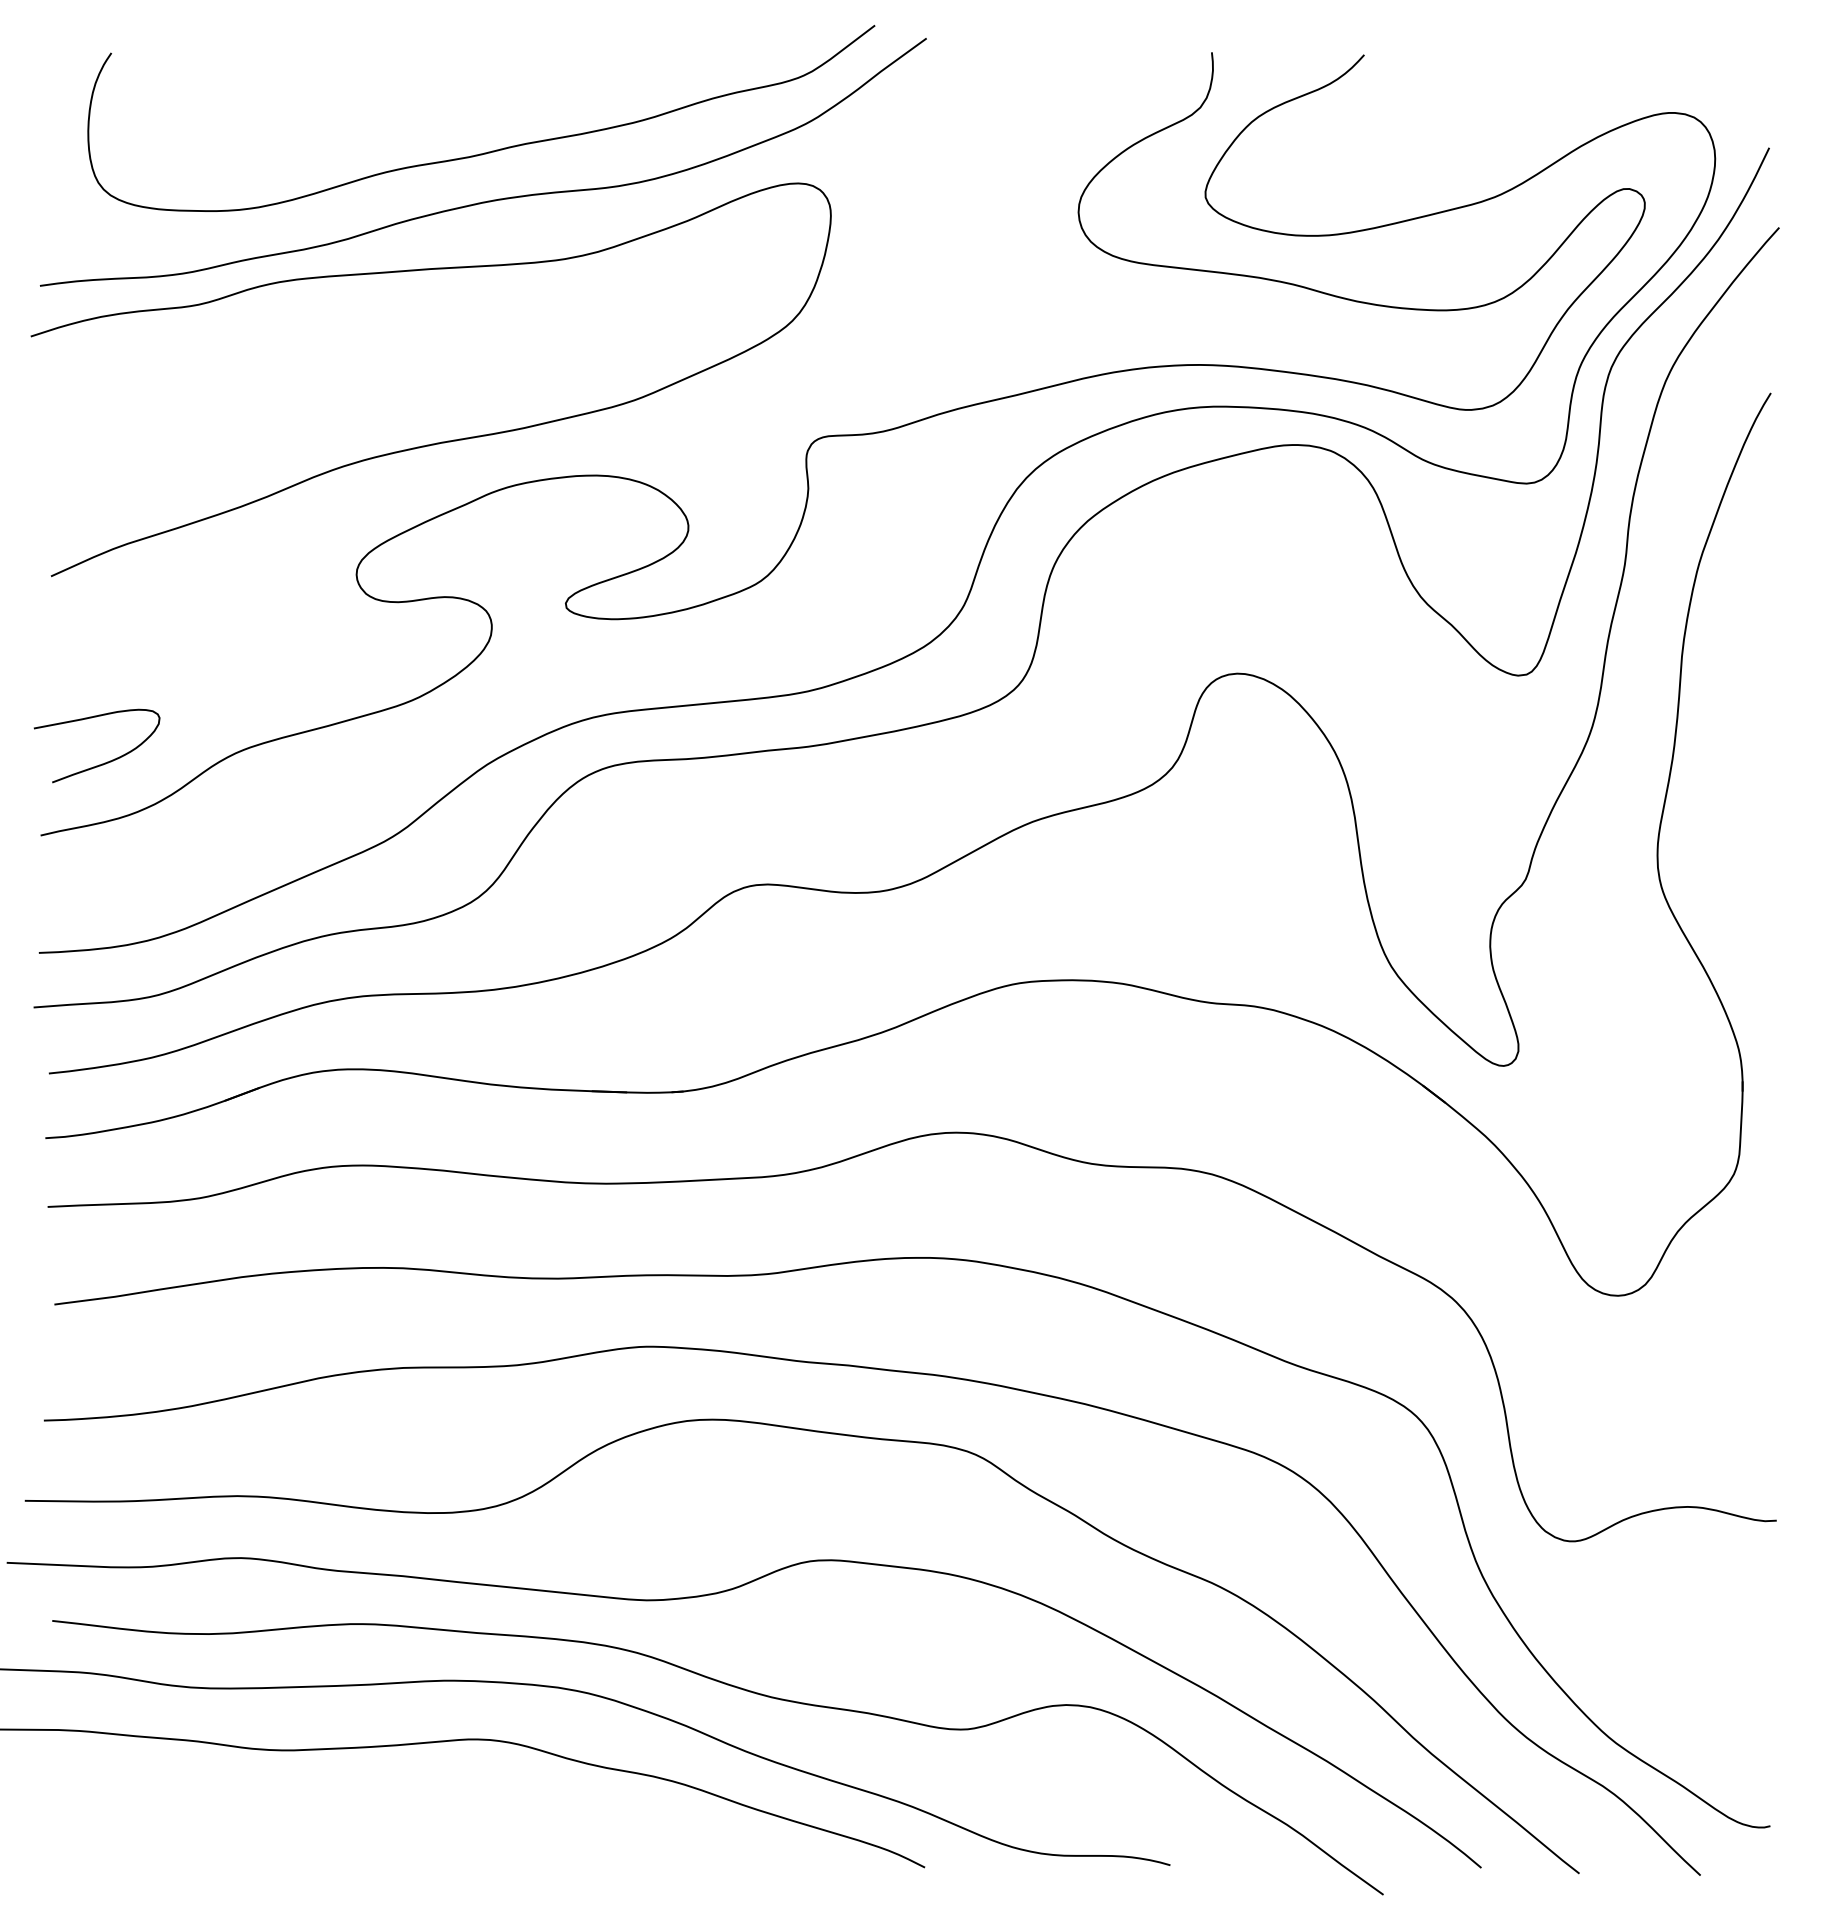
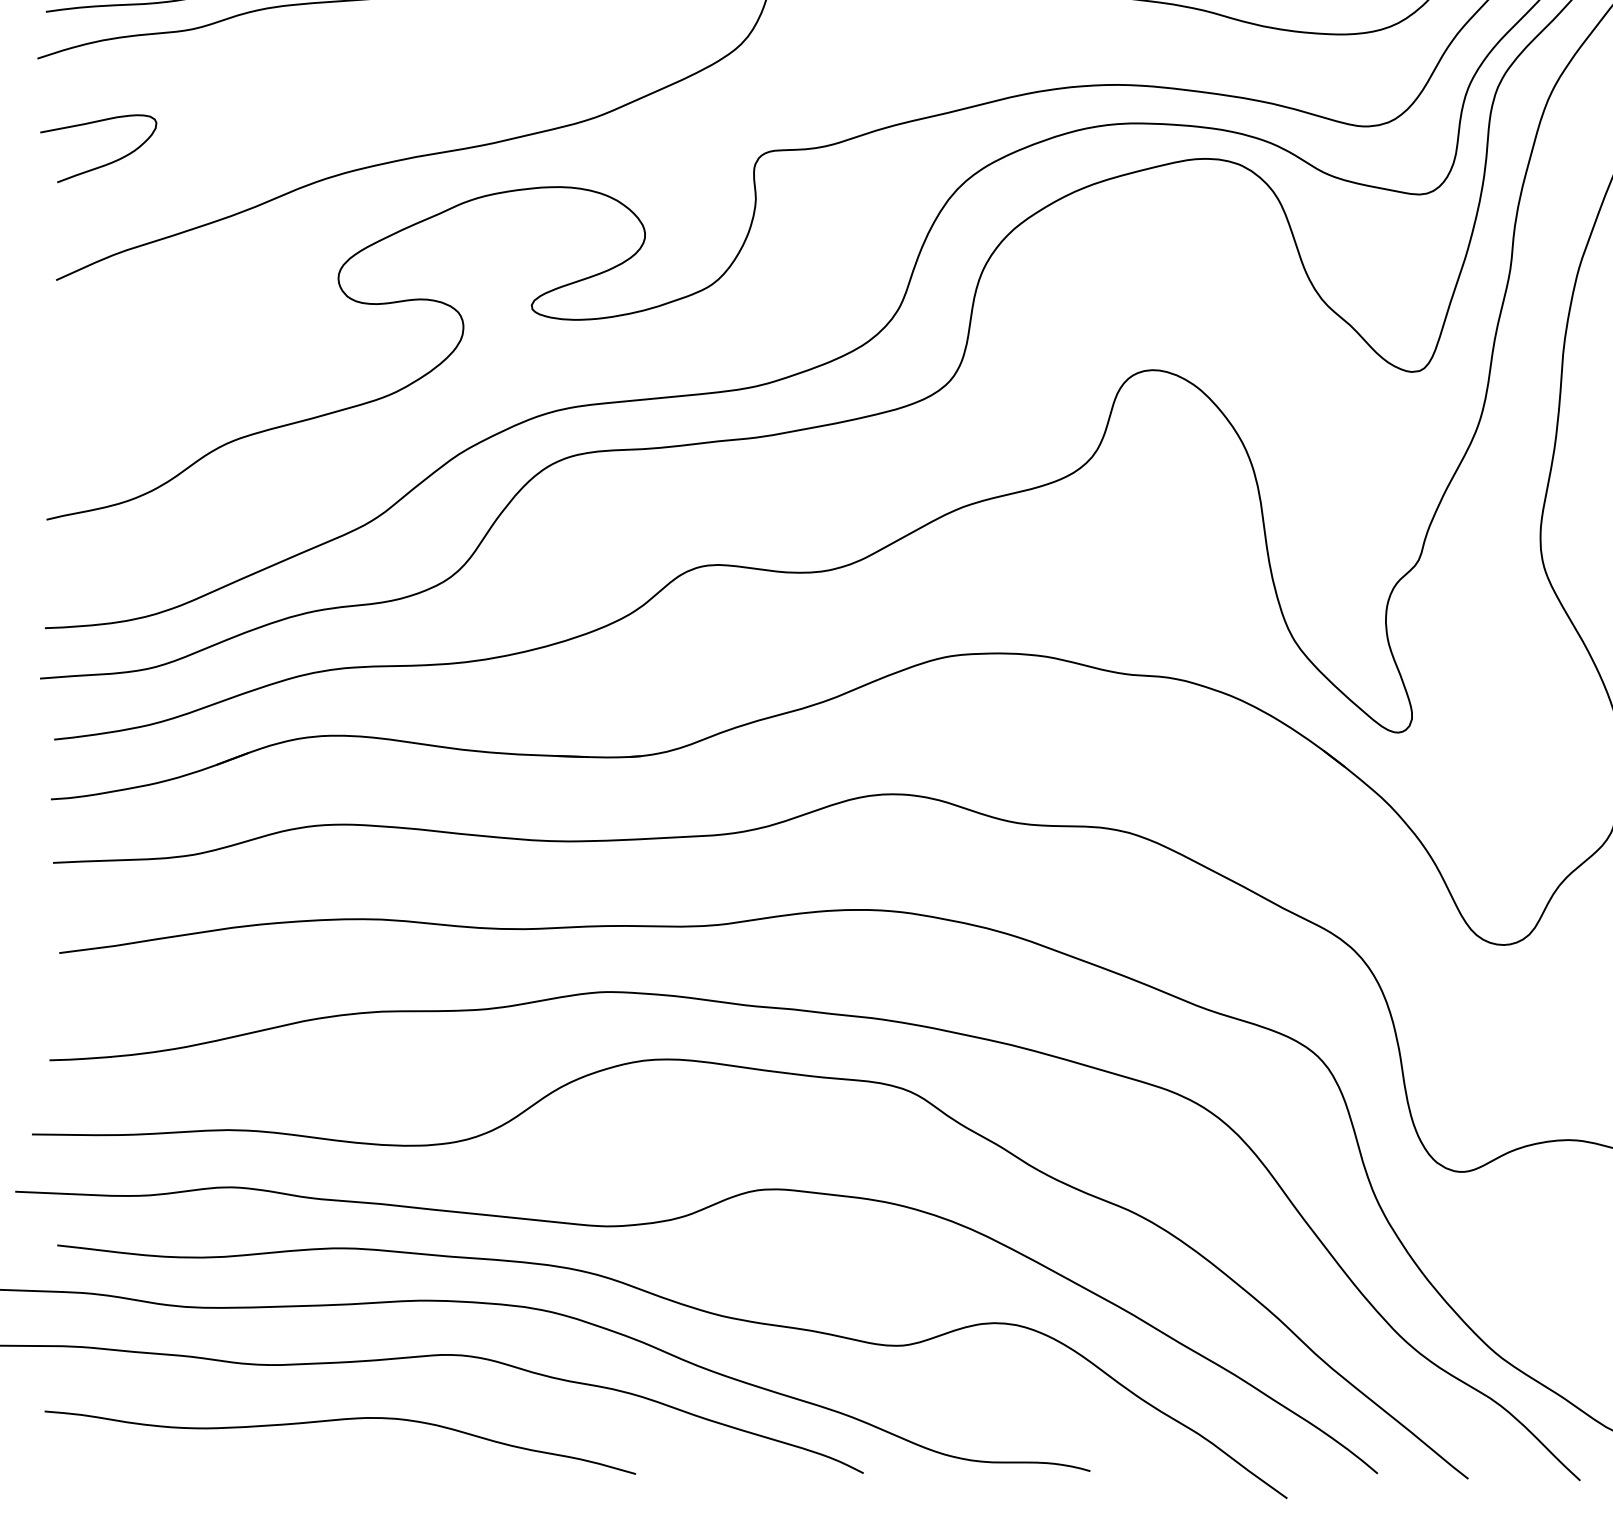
curve: (104, 762) -> (105, 163), moved
curve: (358, 1810) -> (340, 1420), added

